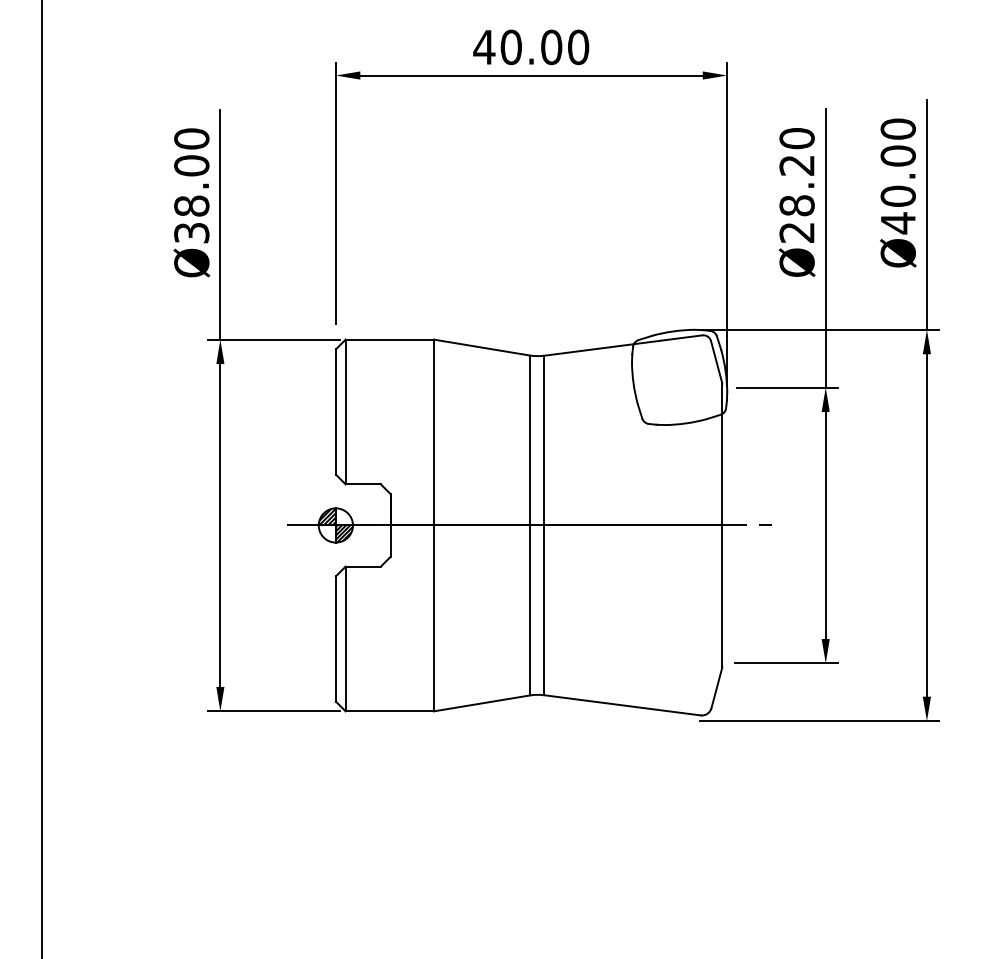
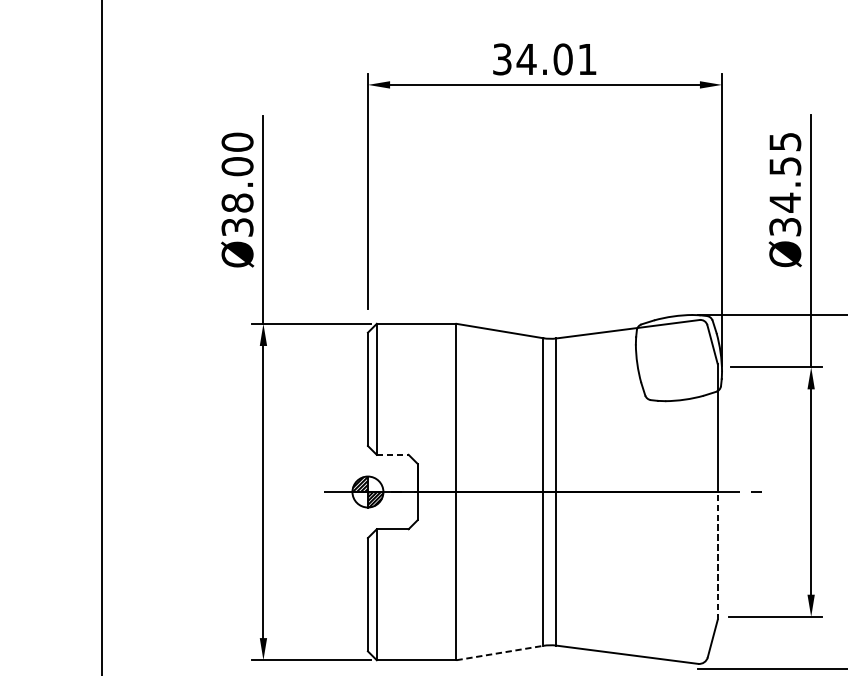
text: (531, 47) -> (544, 59), 40.00 -> 34.01
text: (796, 185) -> (784, 184), Ø28.20 -> Ø34.55
line: (363, 484) -> (392, 454), solid -> dashed
line: (722, 596) -> (717, 556), solid -> dashed
line: (481, 703) -> (499, 653), solid -> dashed

